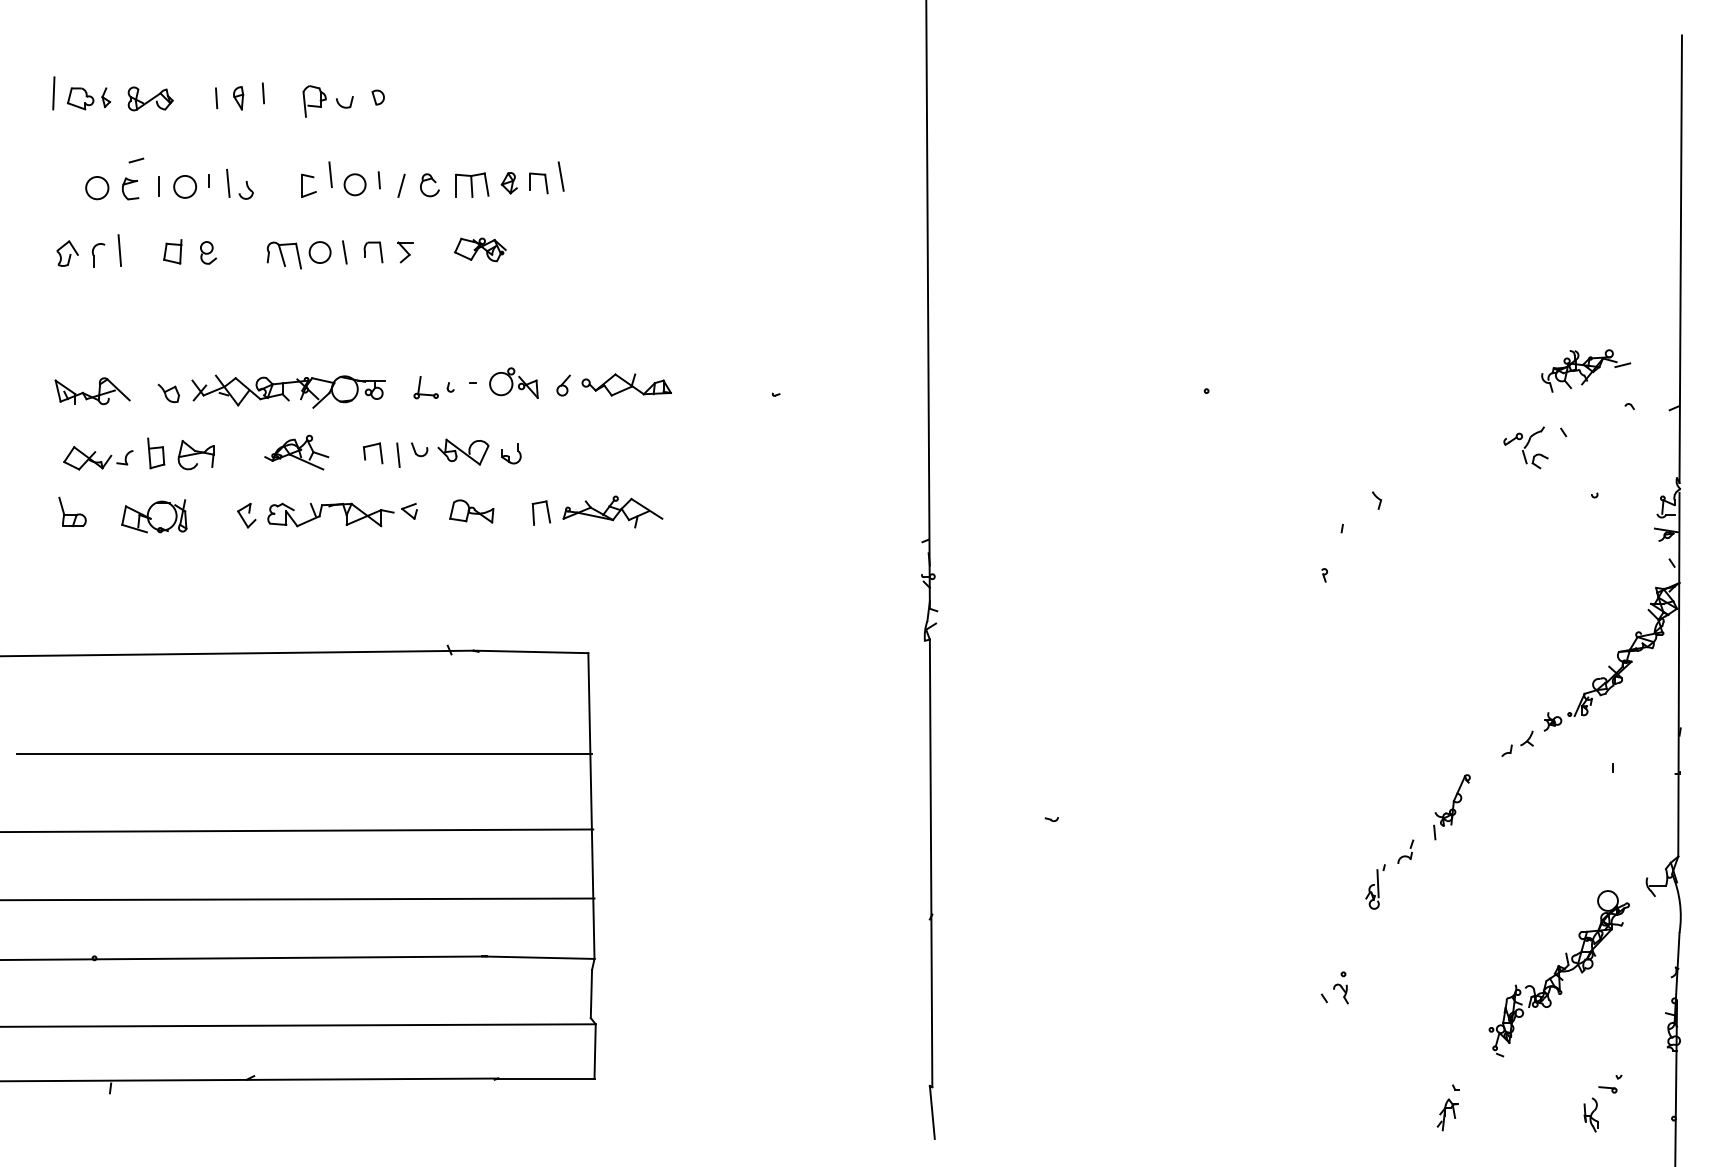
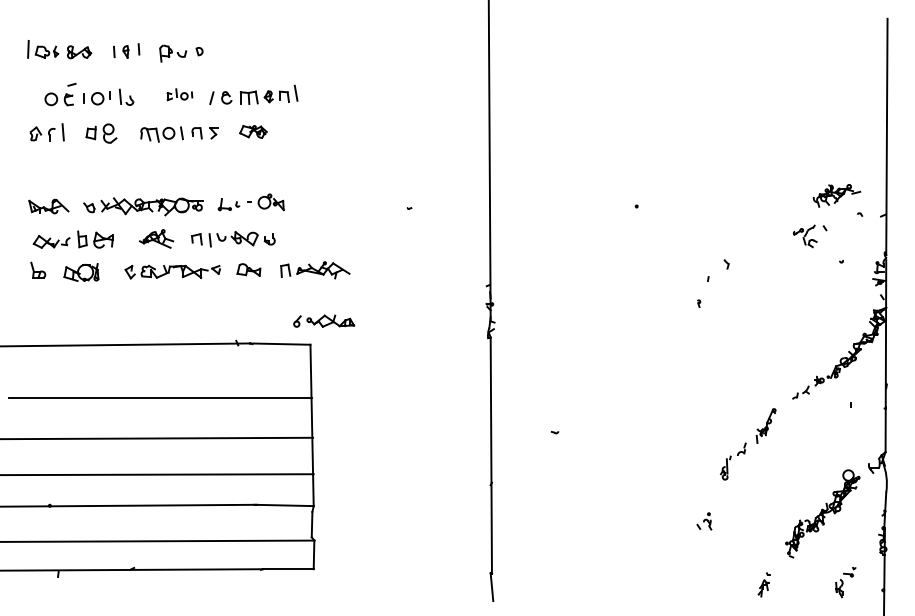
part: (340, 178) -> (179, 94), size x0.6
part: (207, 252) -> (109, 133), size x1.6
part: (614, 383) -> (324, 320), moved

